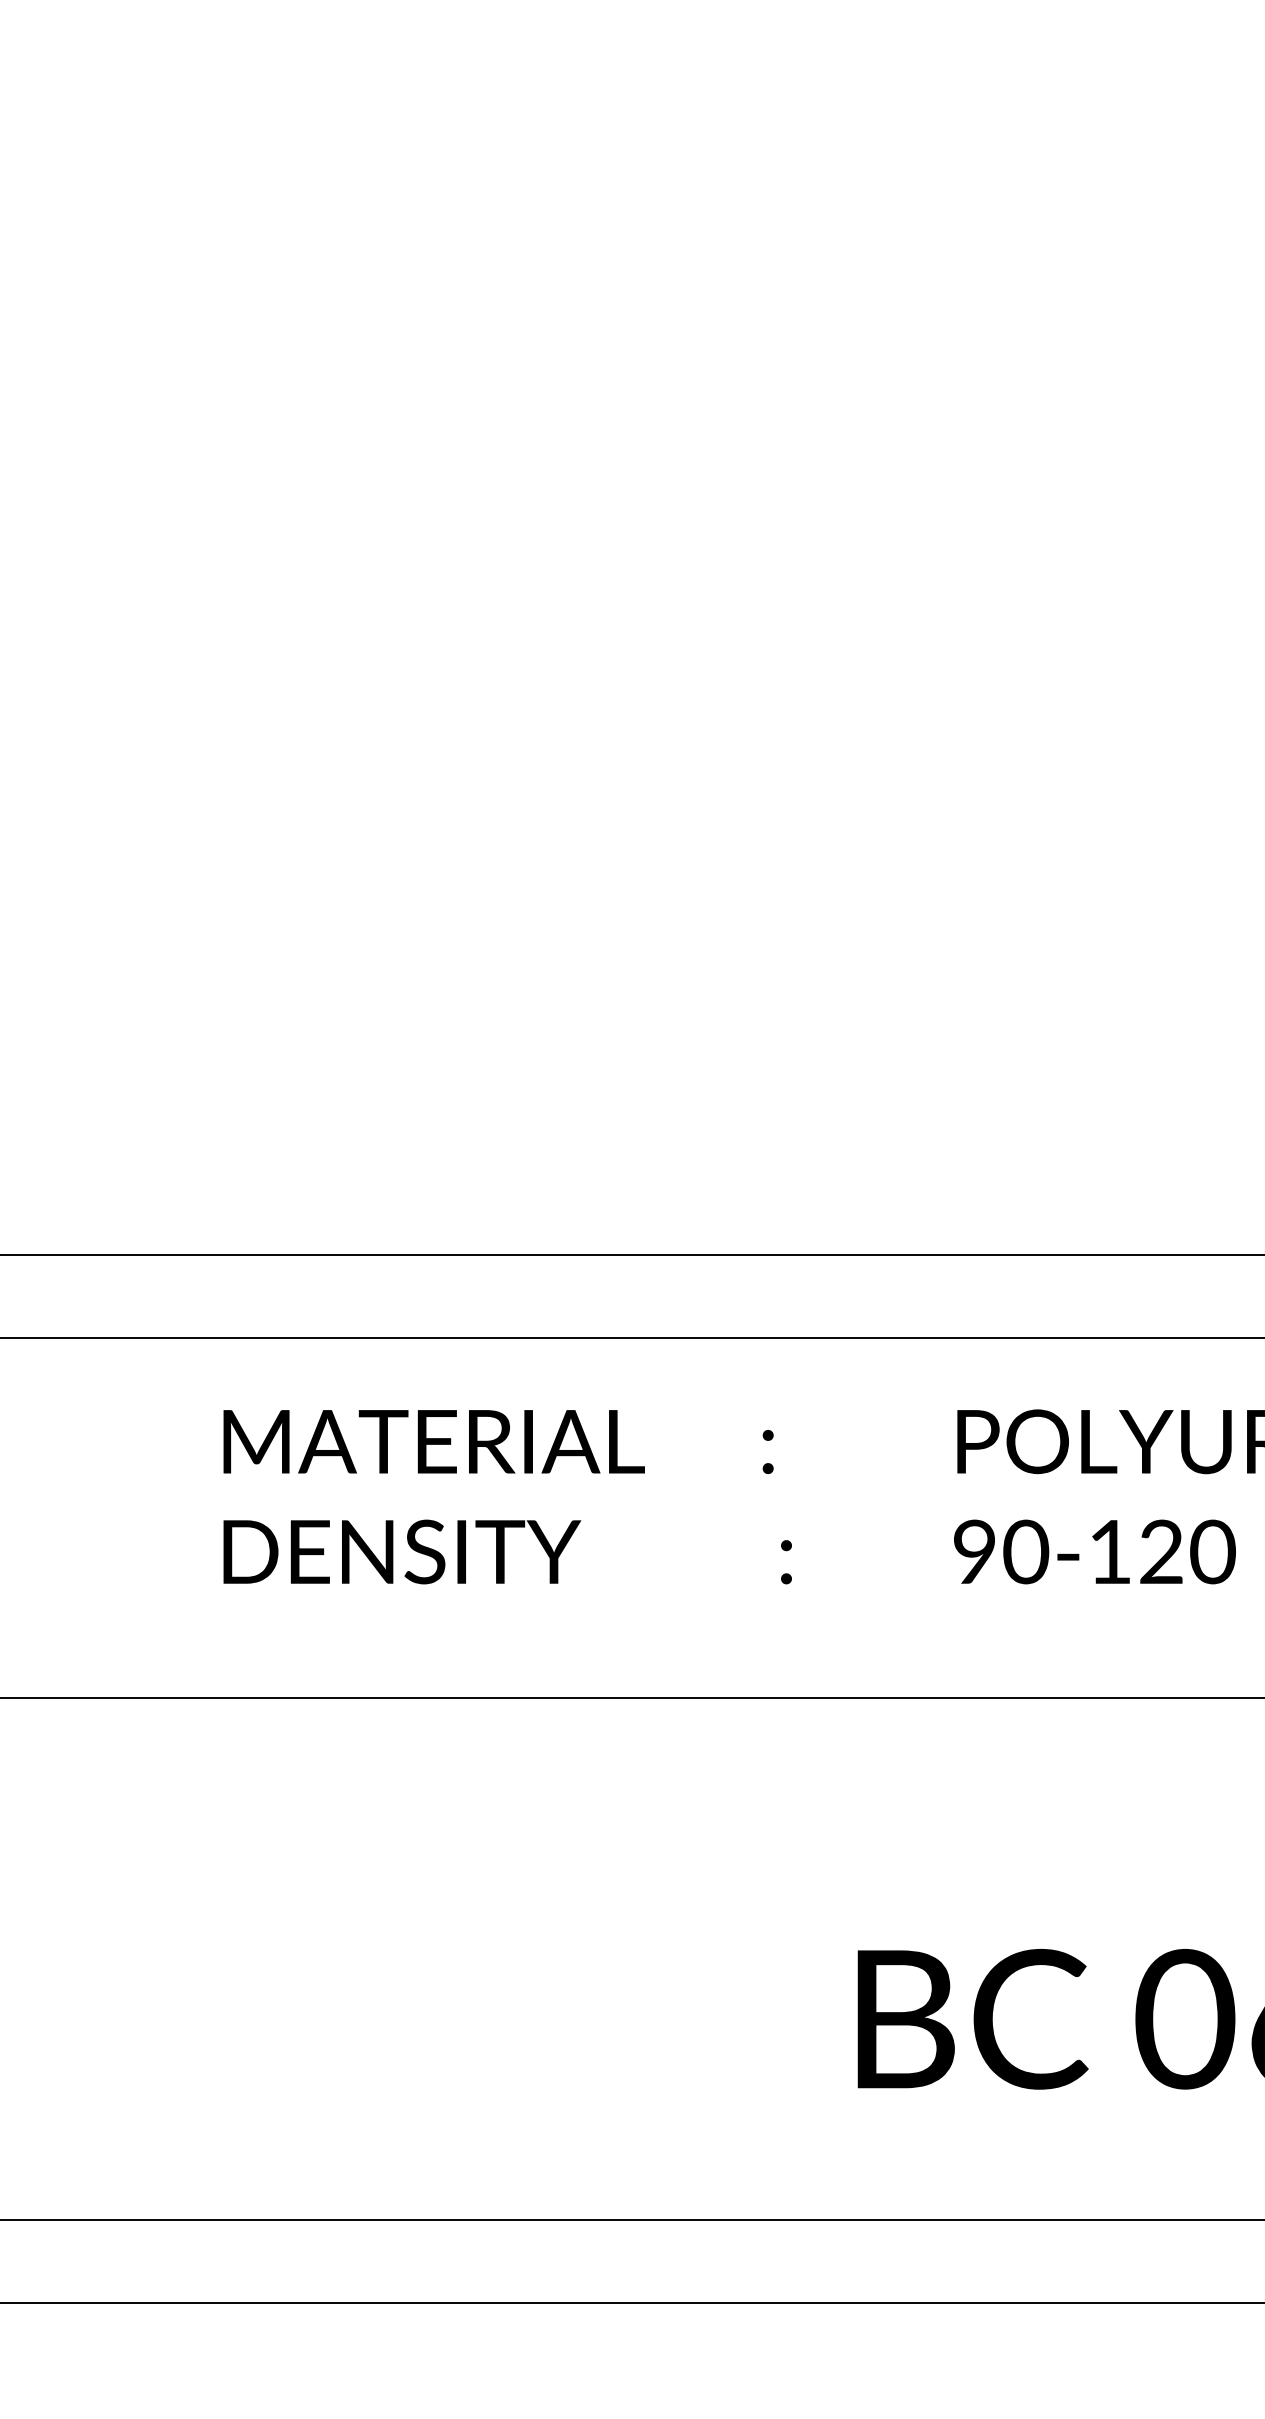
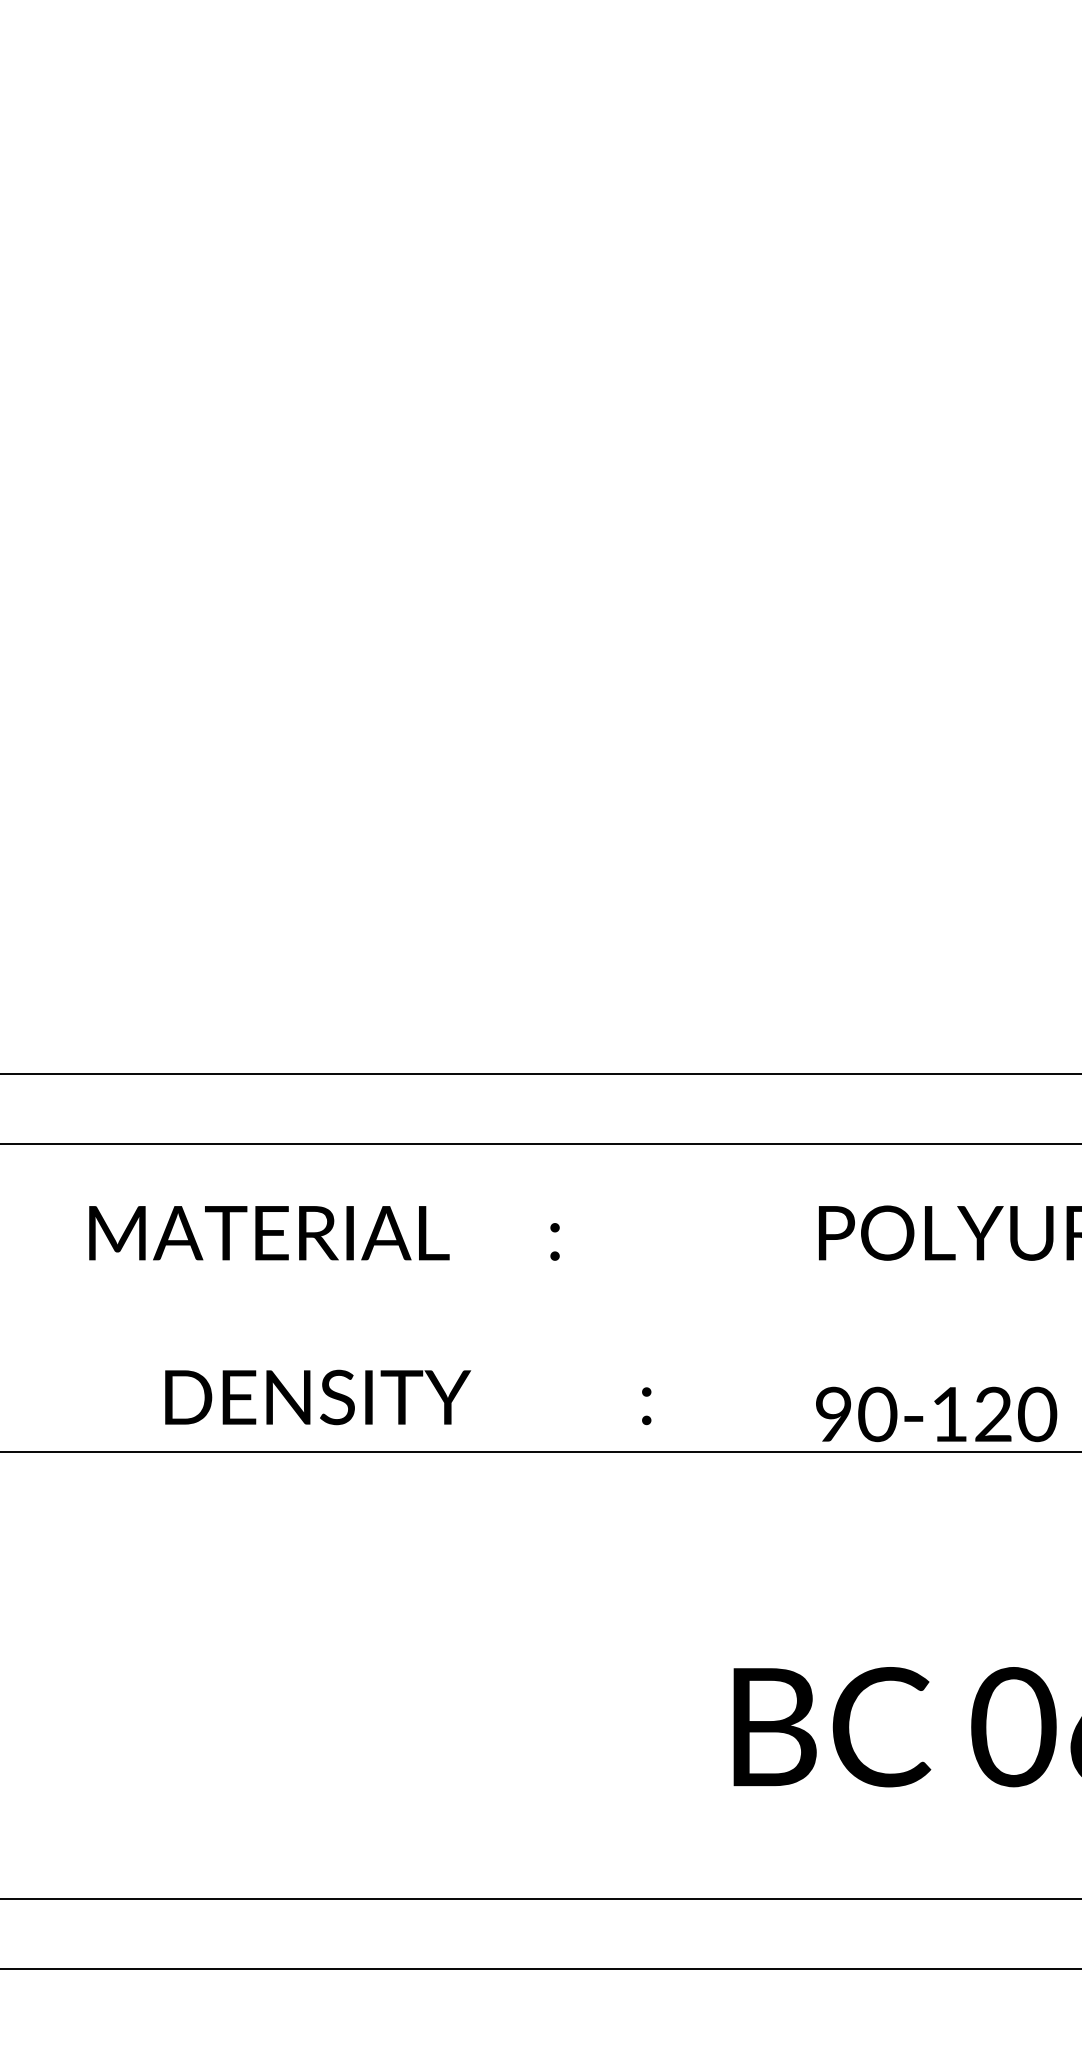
text: (498, 1442) -> (324, 1233), moved
text: (507, 1552) -> (408, 1397), moved
text: (1094, 1552) -> (936, 1414), moved

